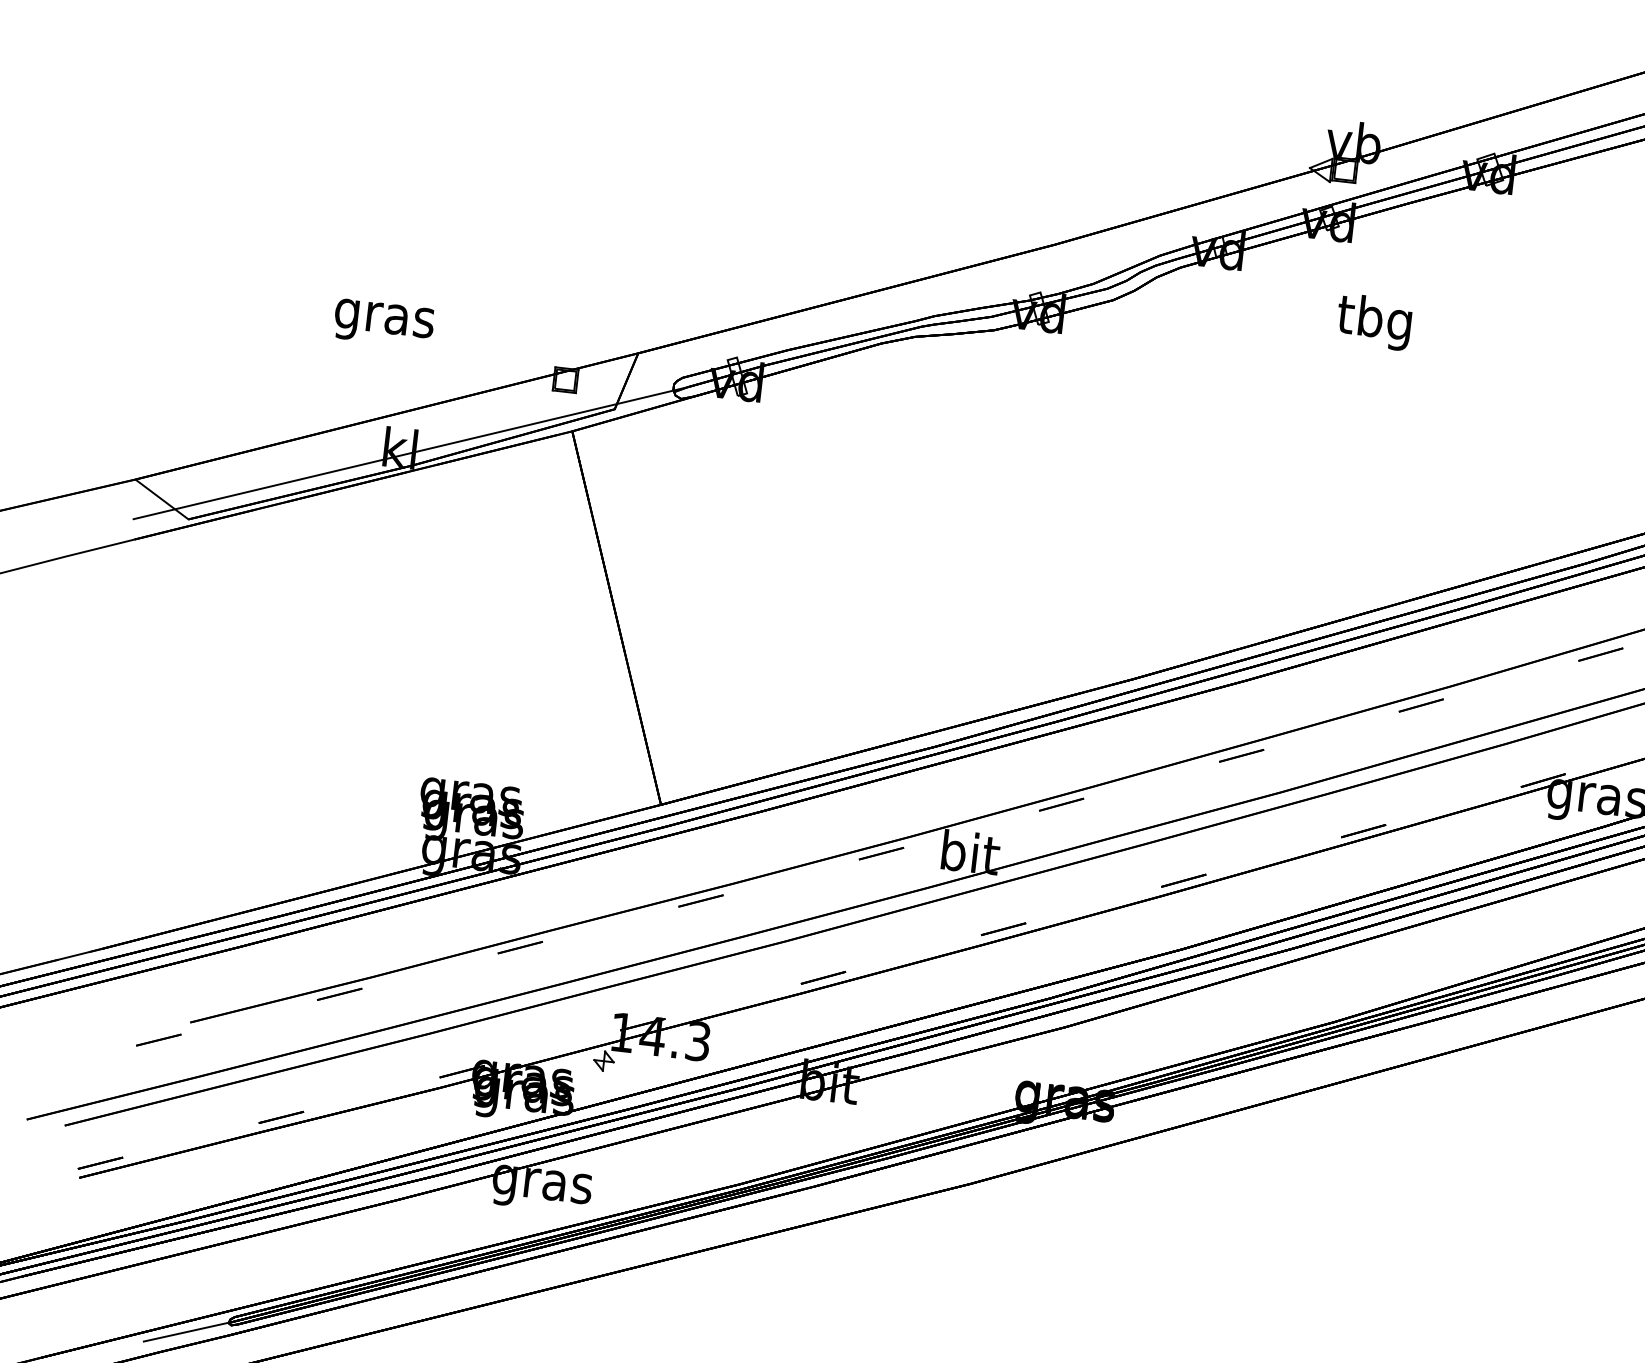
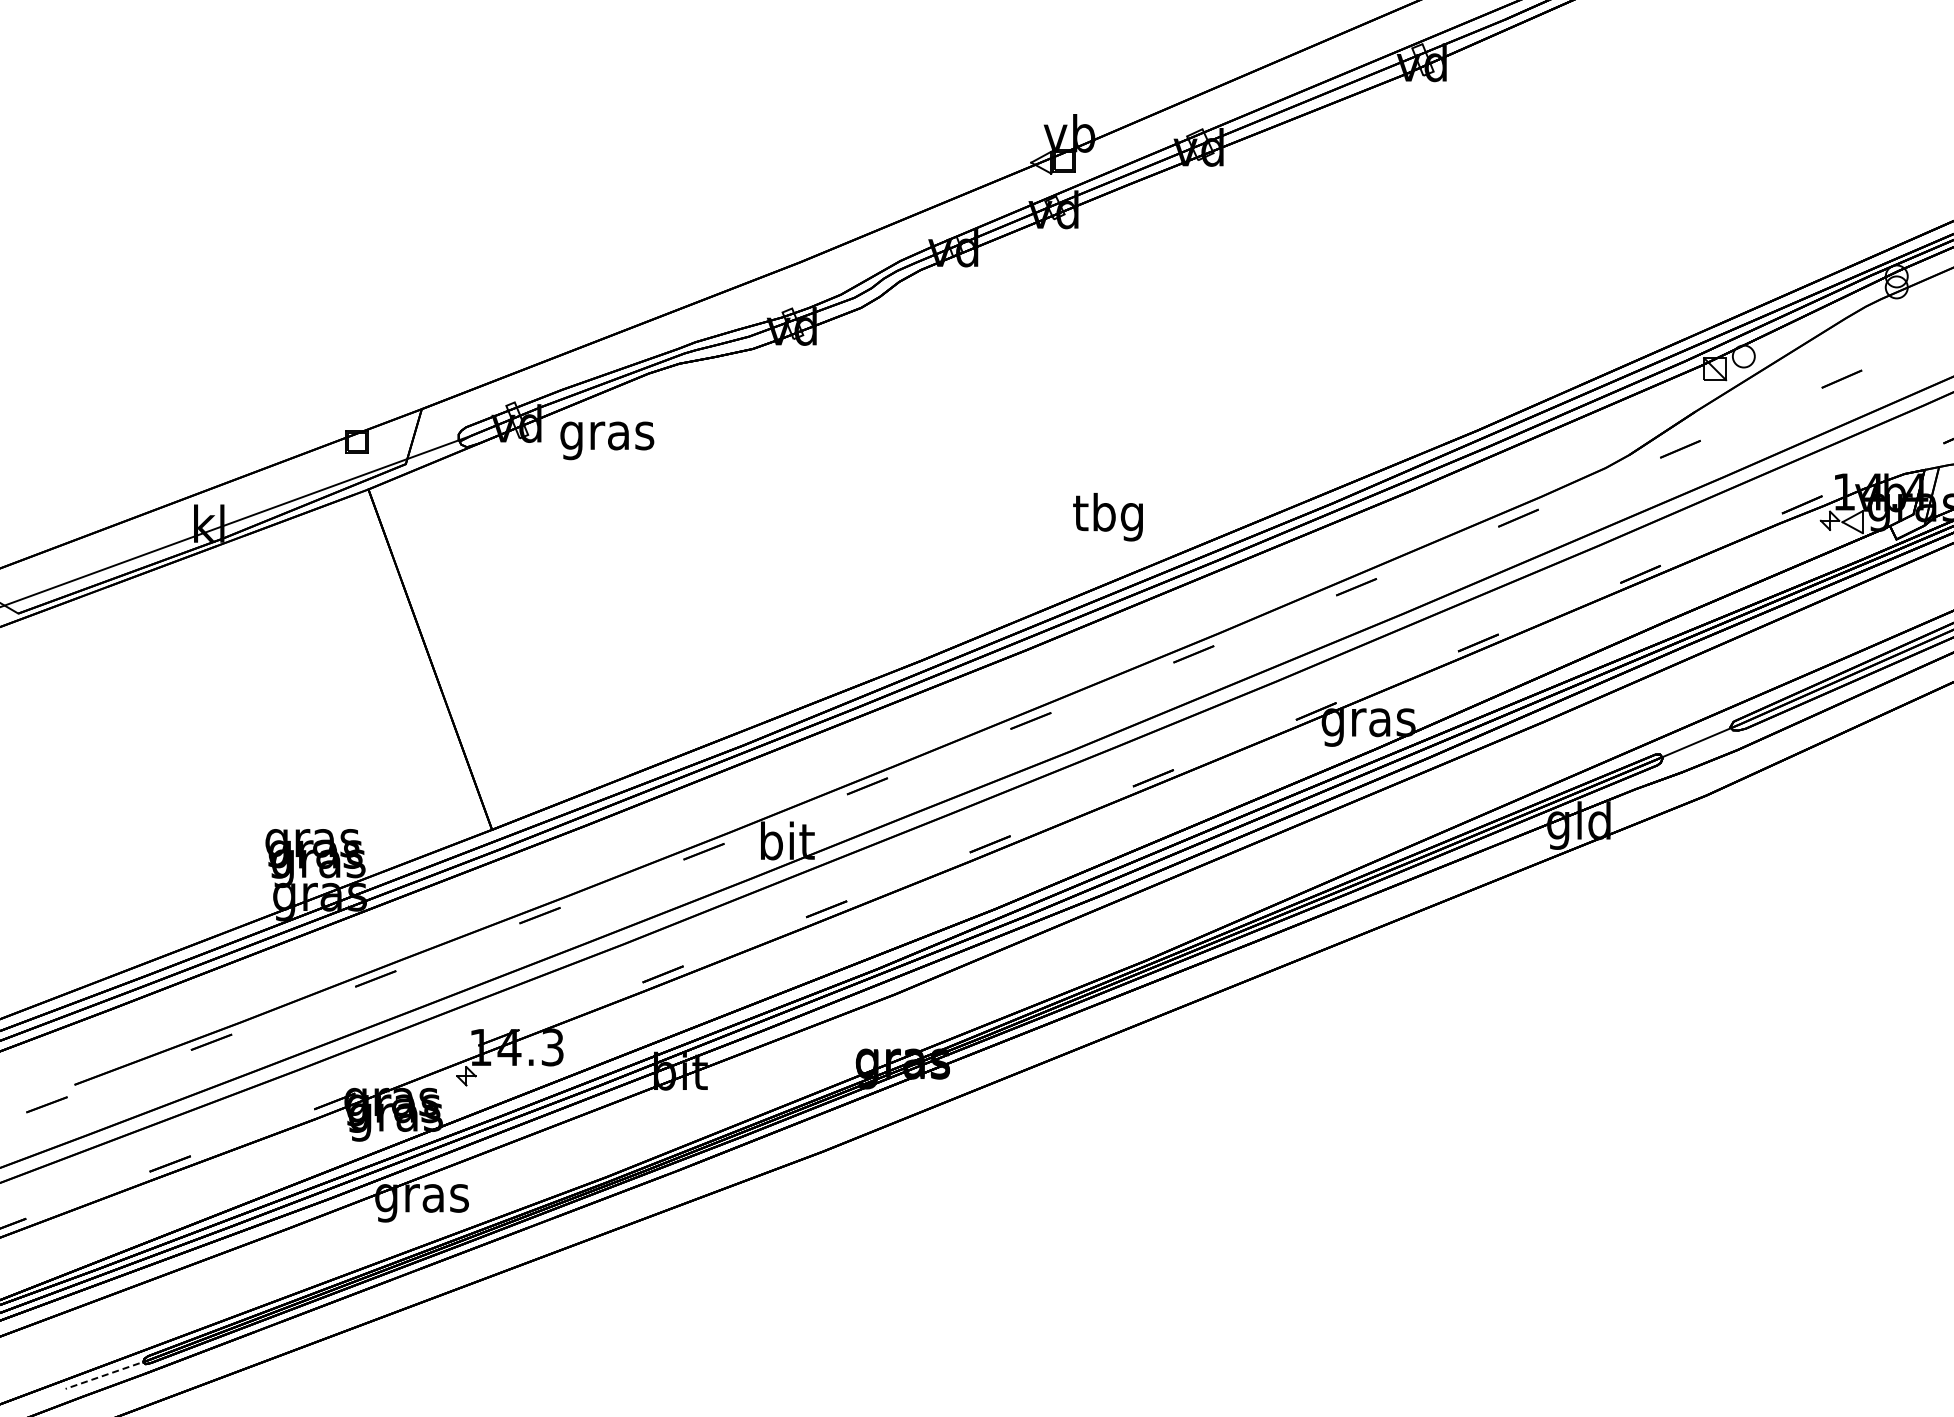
text: (1373, 322) -> (1107, 517), moved
text: (384, 323) -> (607, 440), moved
line: (189, 1331) -> (107, 1374), solid -> dashed

